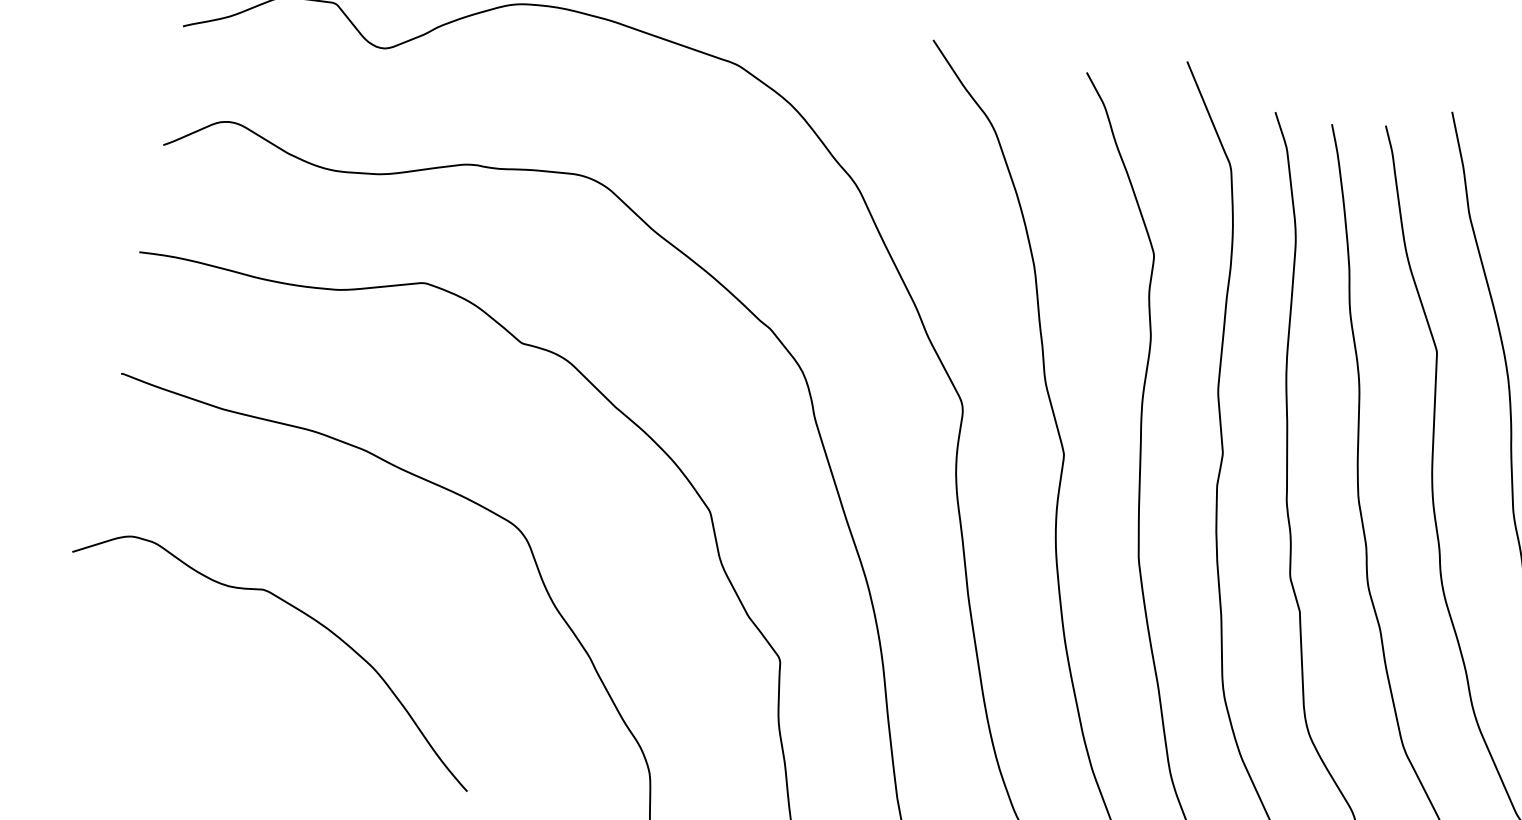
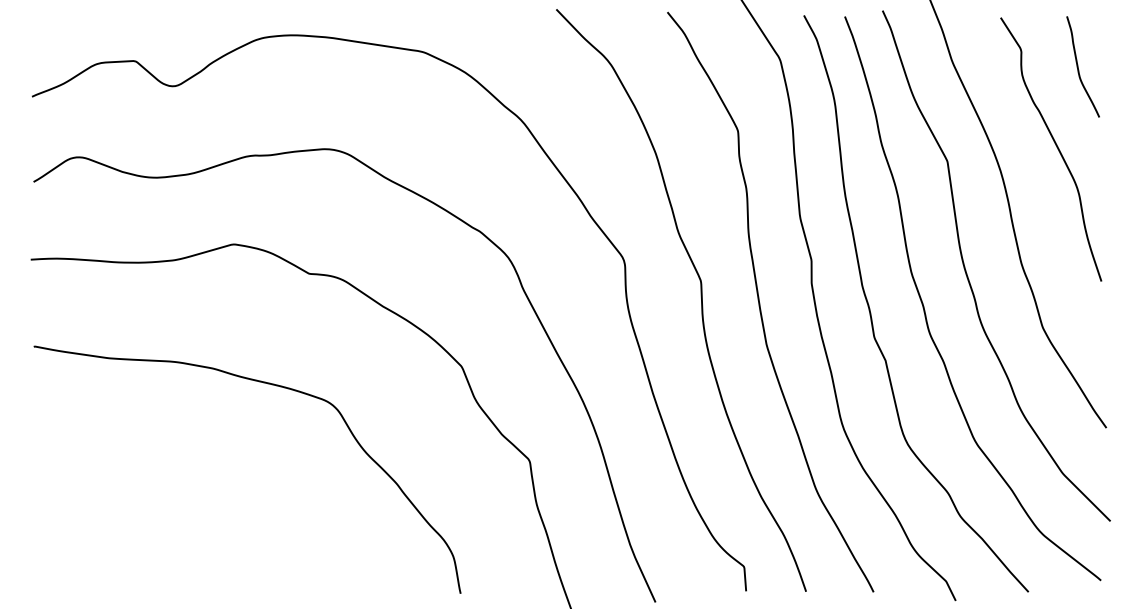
curve: (301, 613) -> (190, 490), removed

